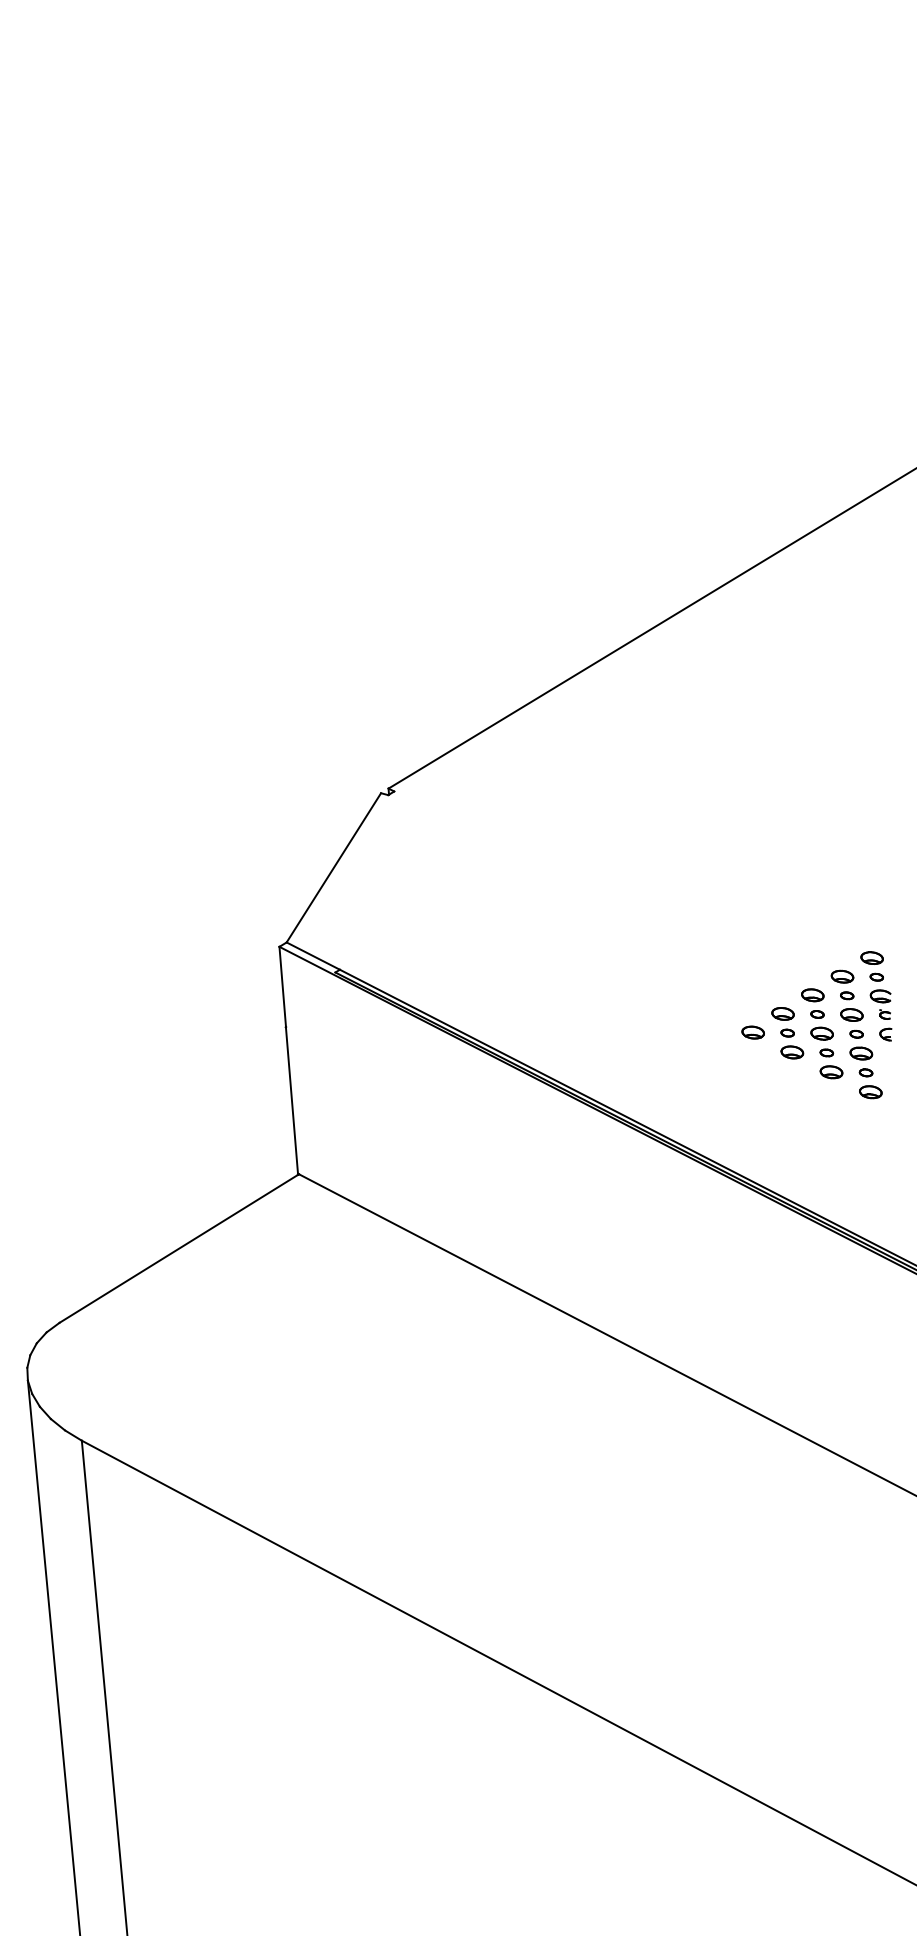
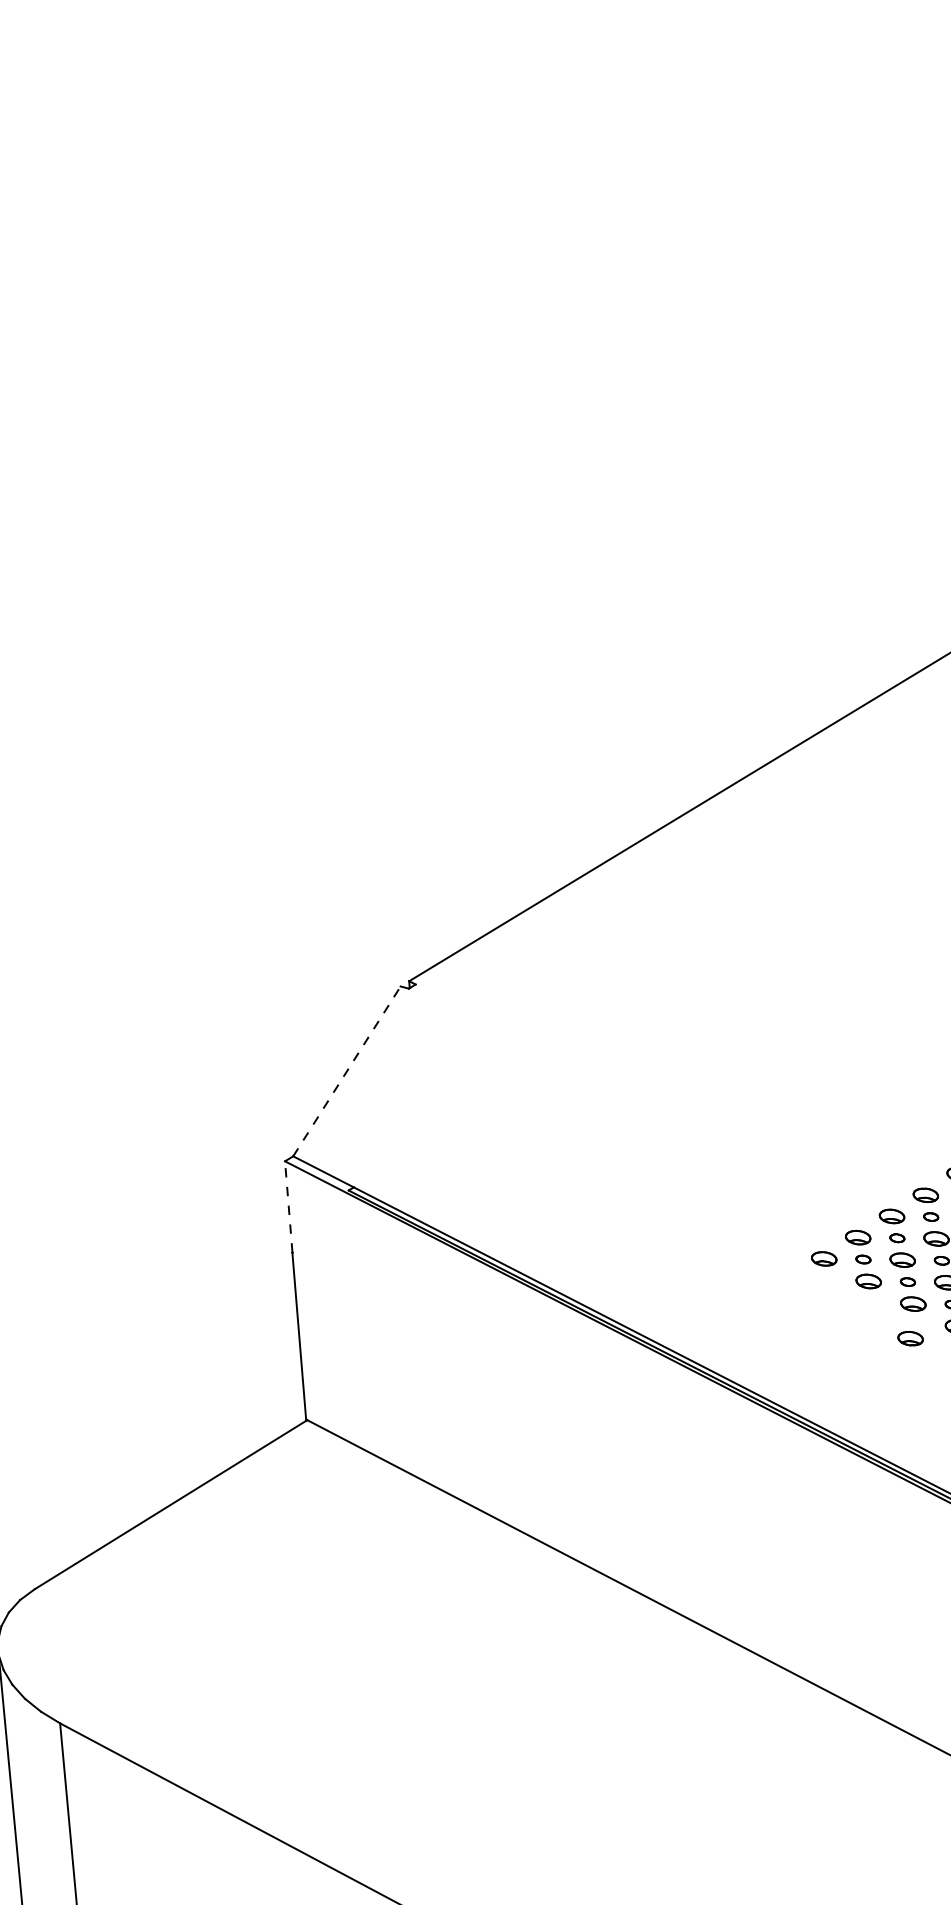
line: (334, 867) -> (347, 1071), solid -> dashed
line: (282, 986) -> (288, 1206), solid -> dashed
part: (828, 1102) -> (909, 1338), added

